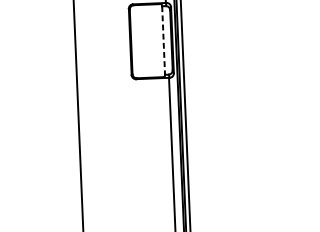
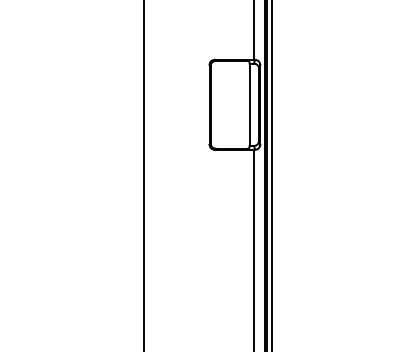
line: (163, 41) -> (249, 105), dashed -> solid

